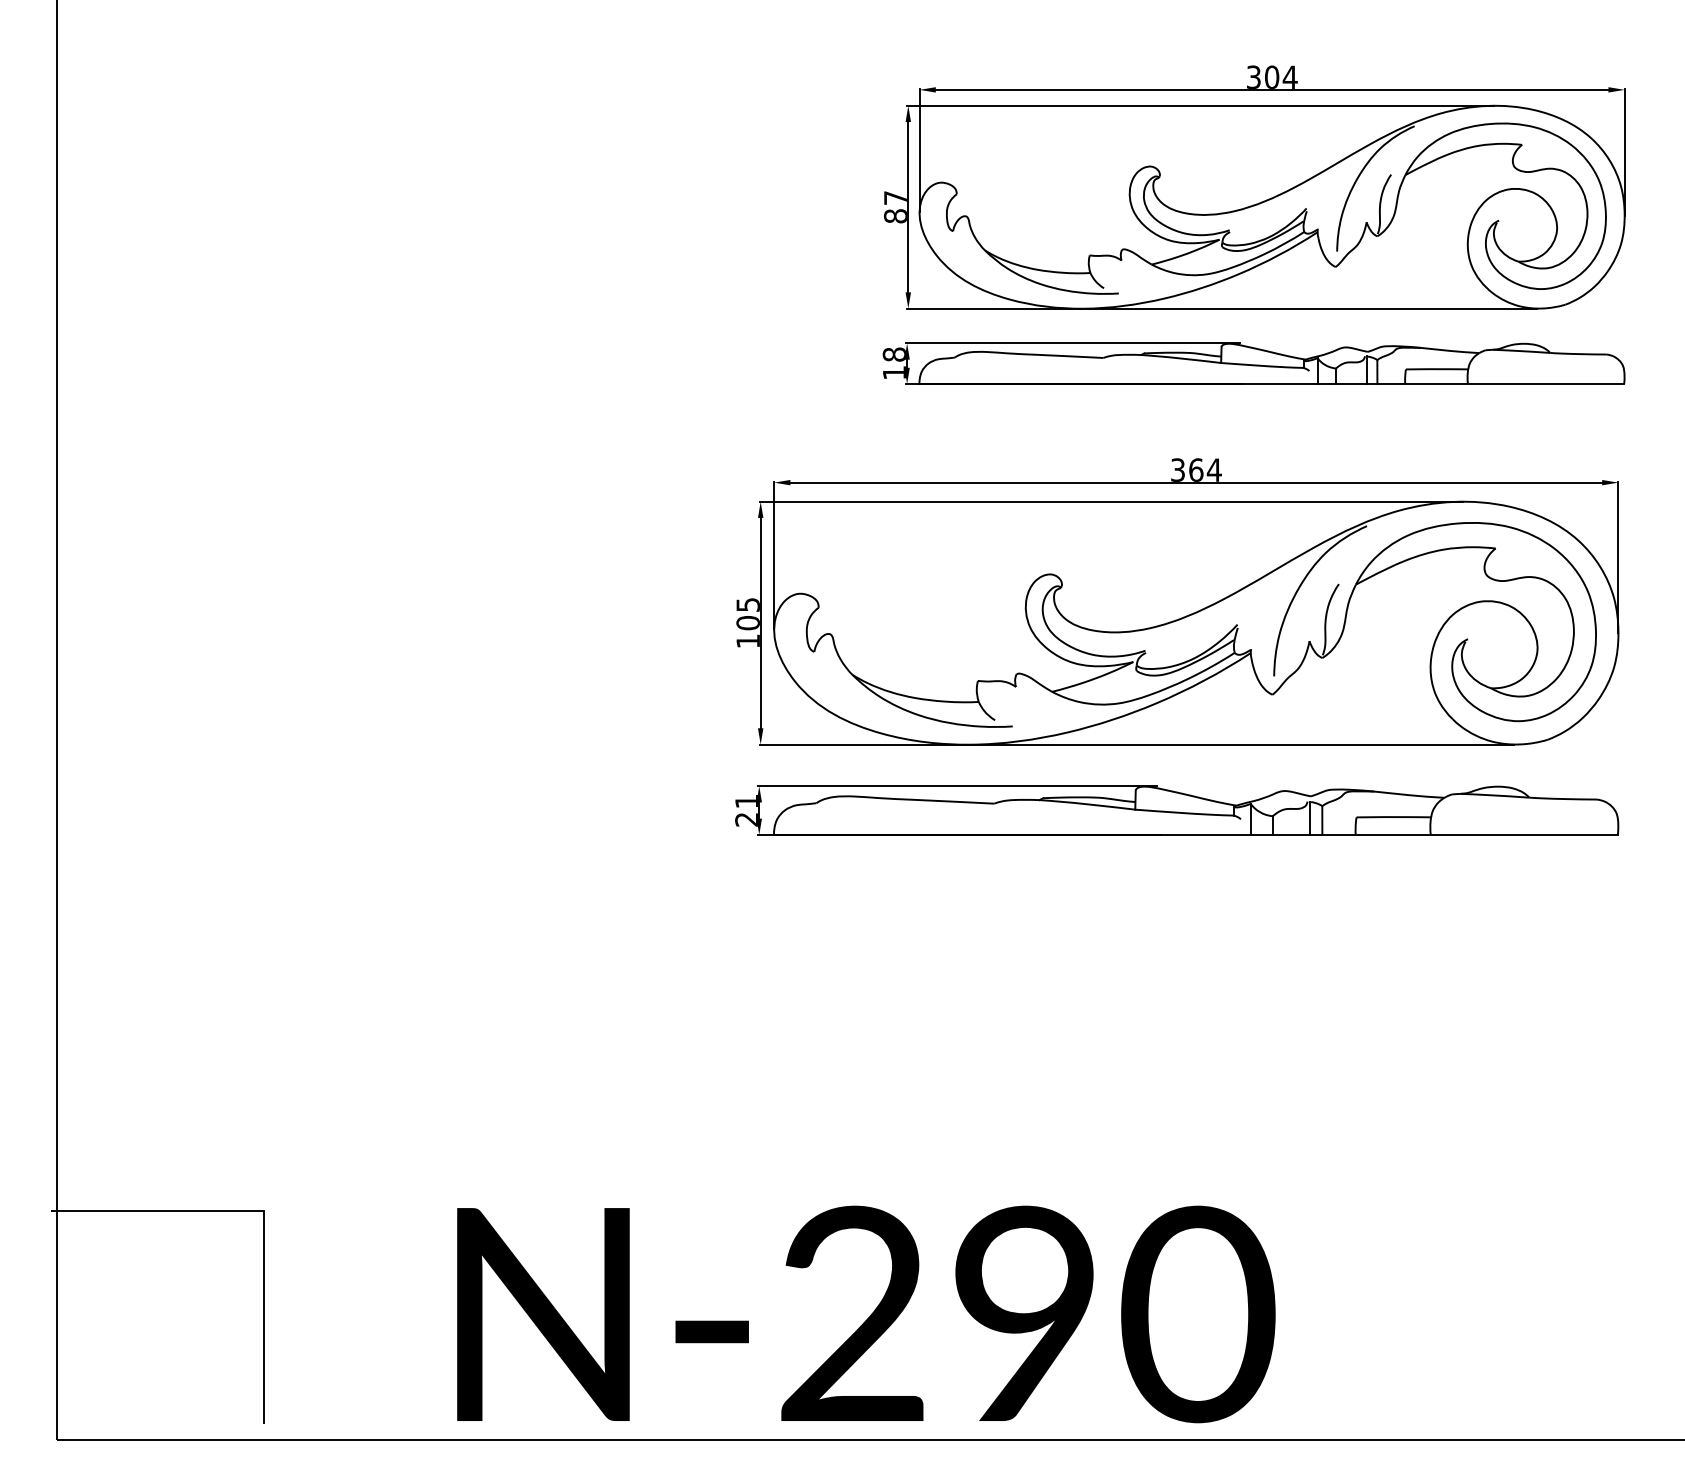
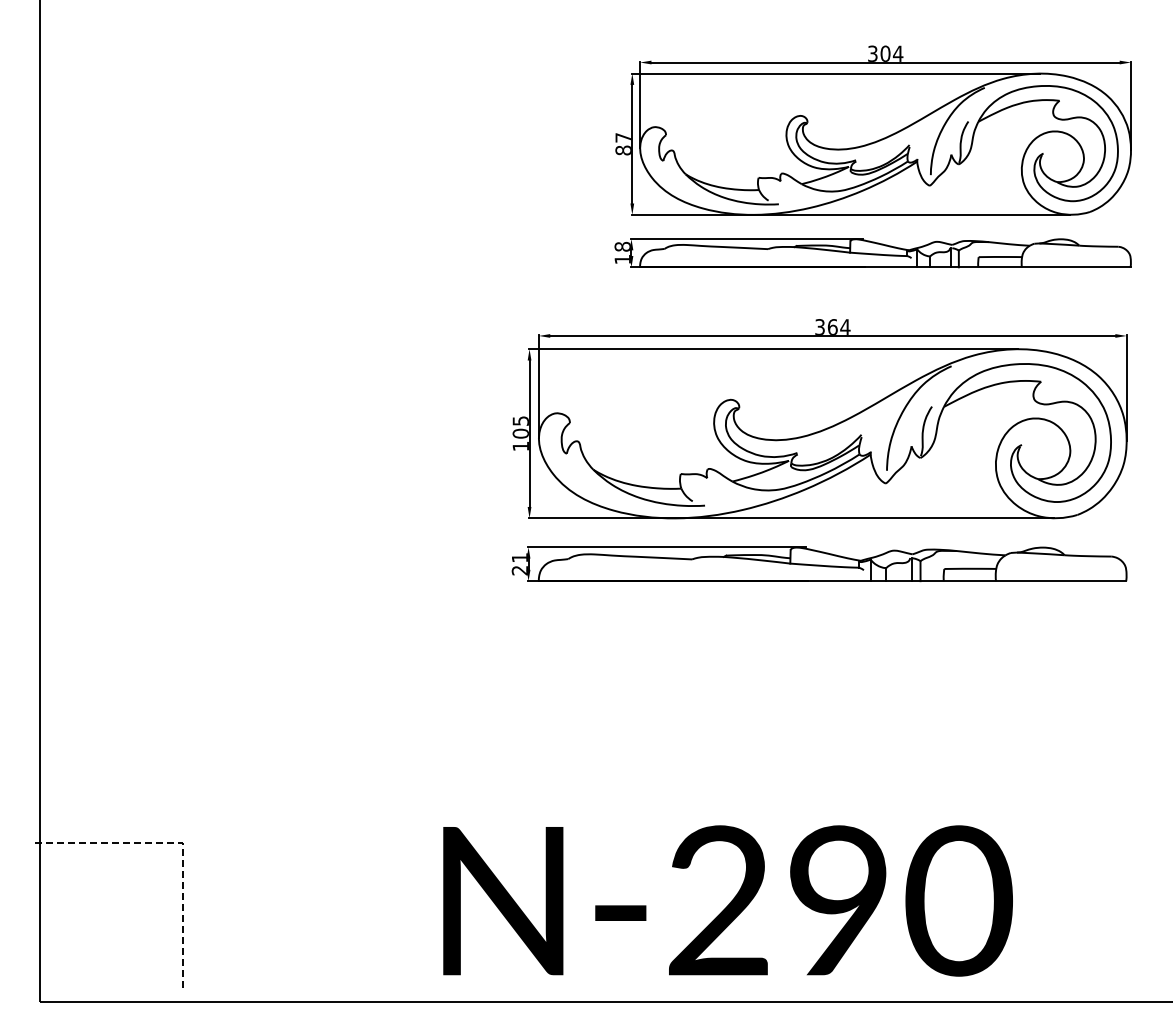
line: (263, 1210) -> (183, 842), solid -> dashed
text: (865, 1313) -> (727, 900), moved

